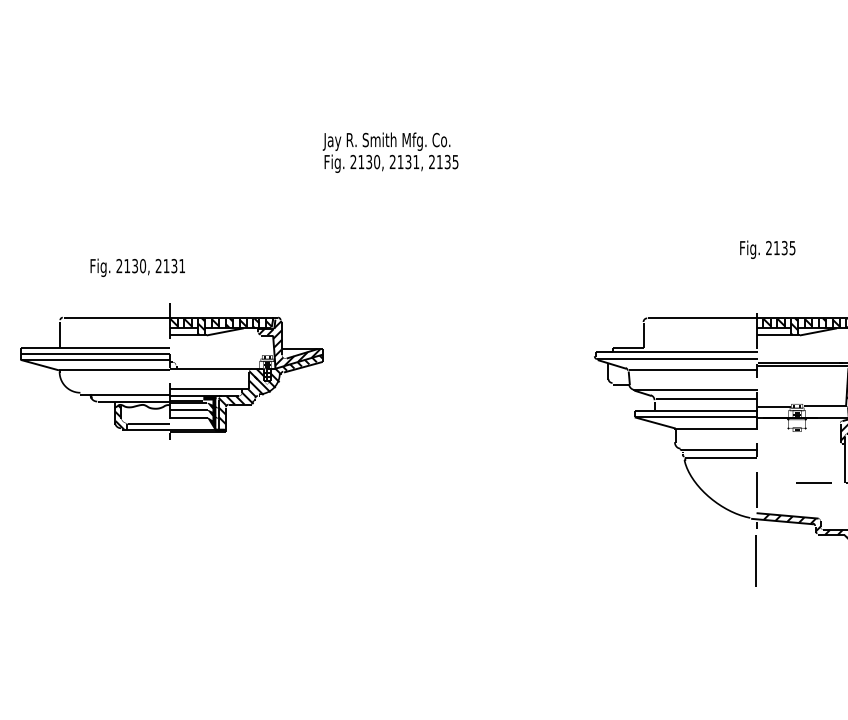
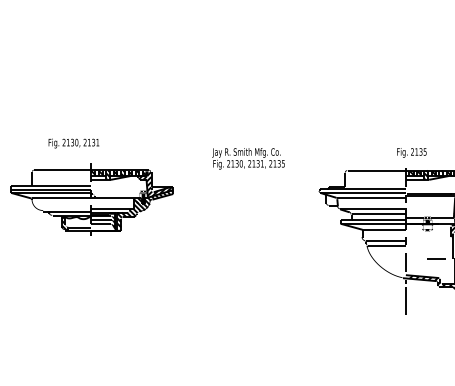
text: (390, 152) -> (248, 158), moved
text: (767, 249) -> (411, 152), moved

